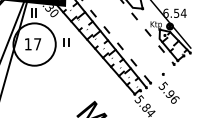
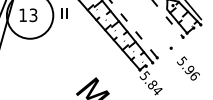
text: (37, 44) -> (33, 15), 17 -> 13
text: (168, 92) -> (187, 68), moved

